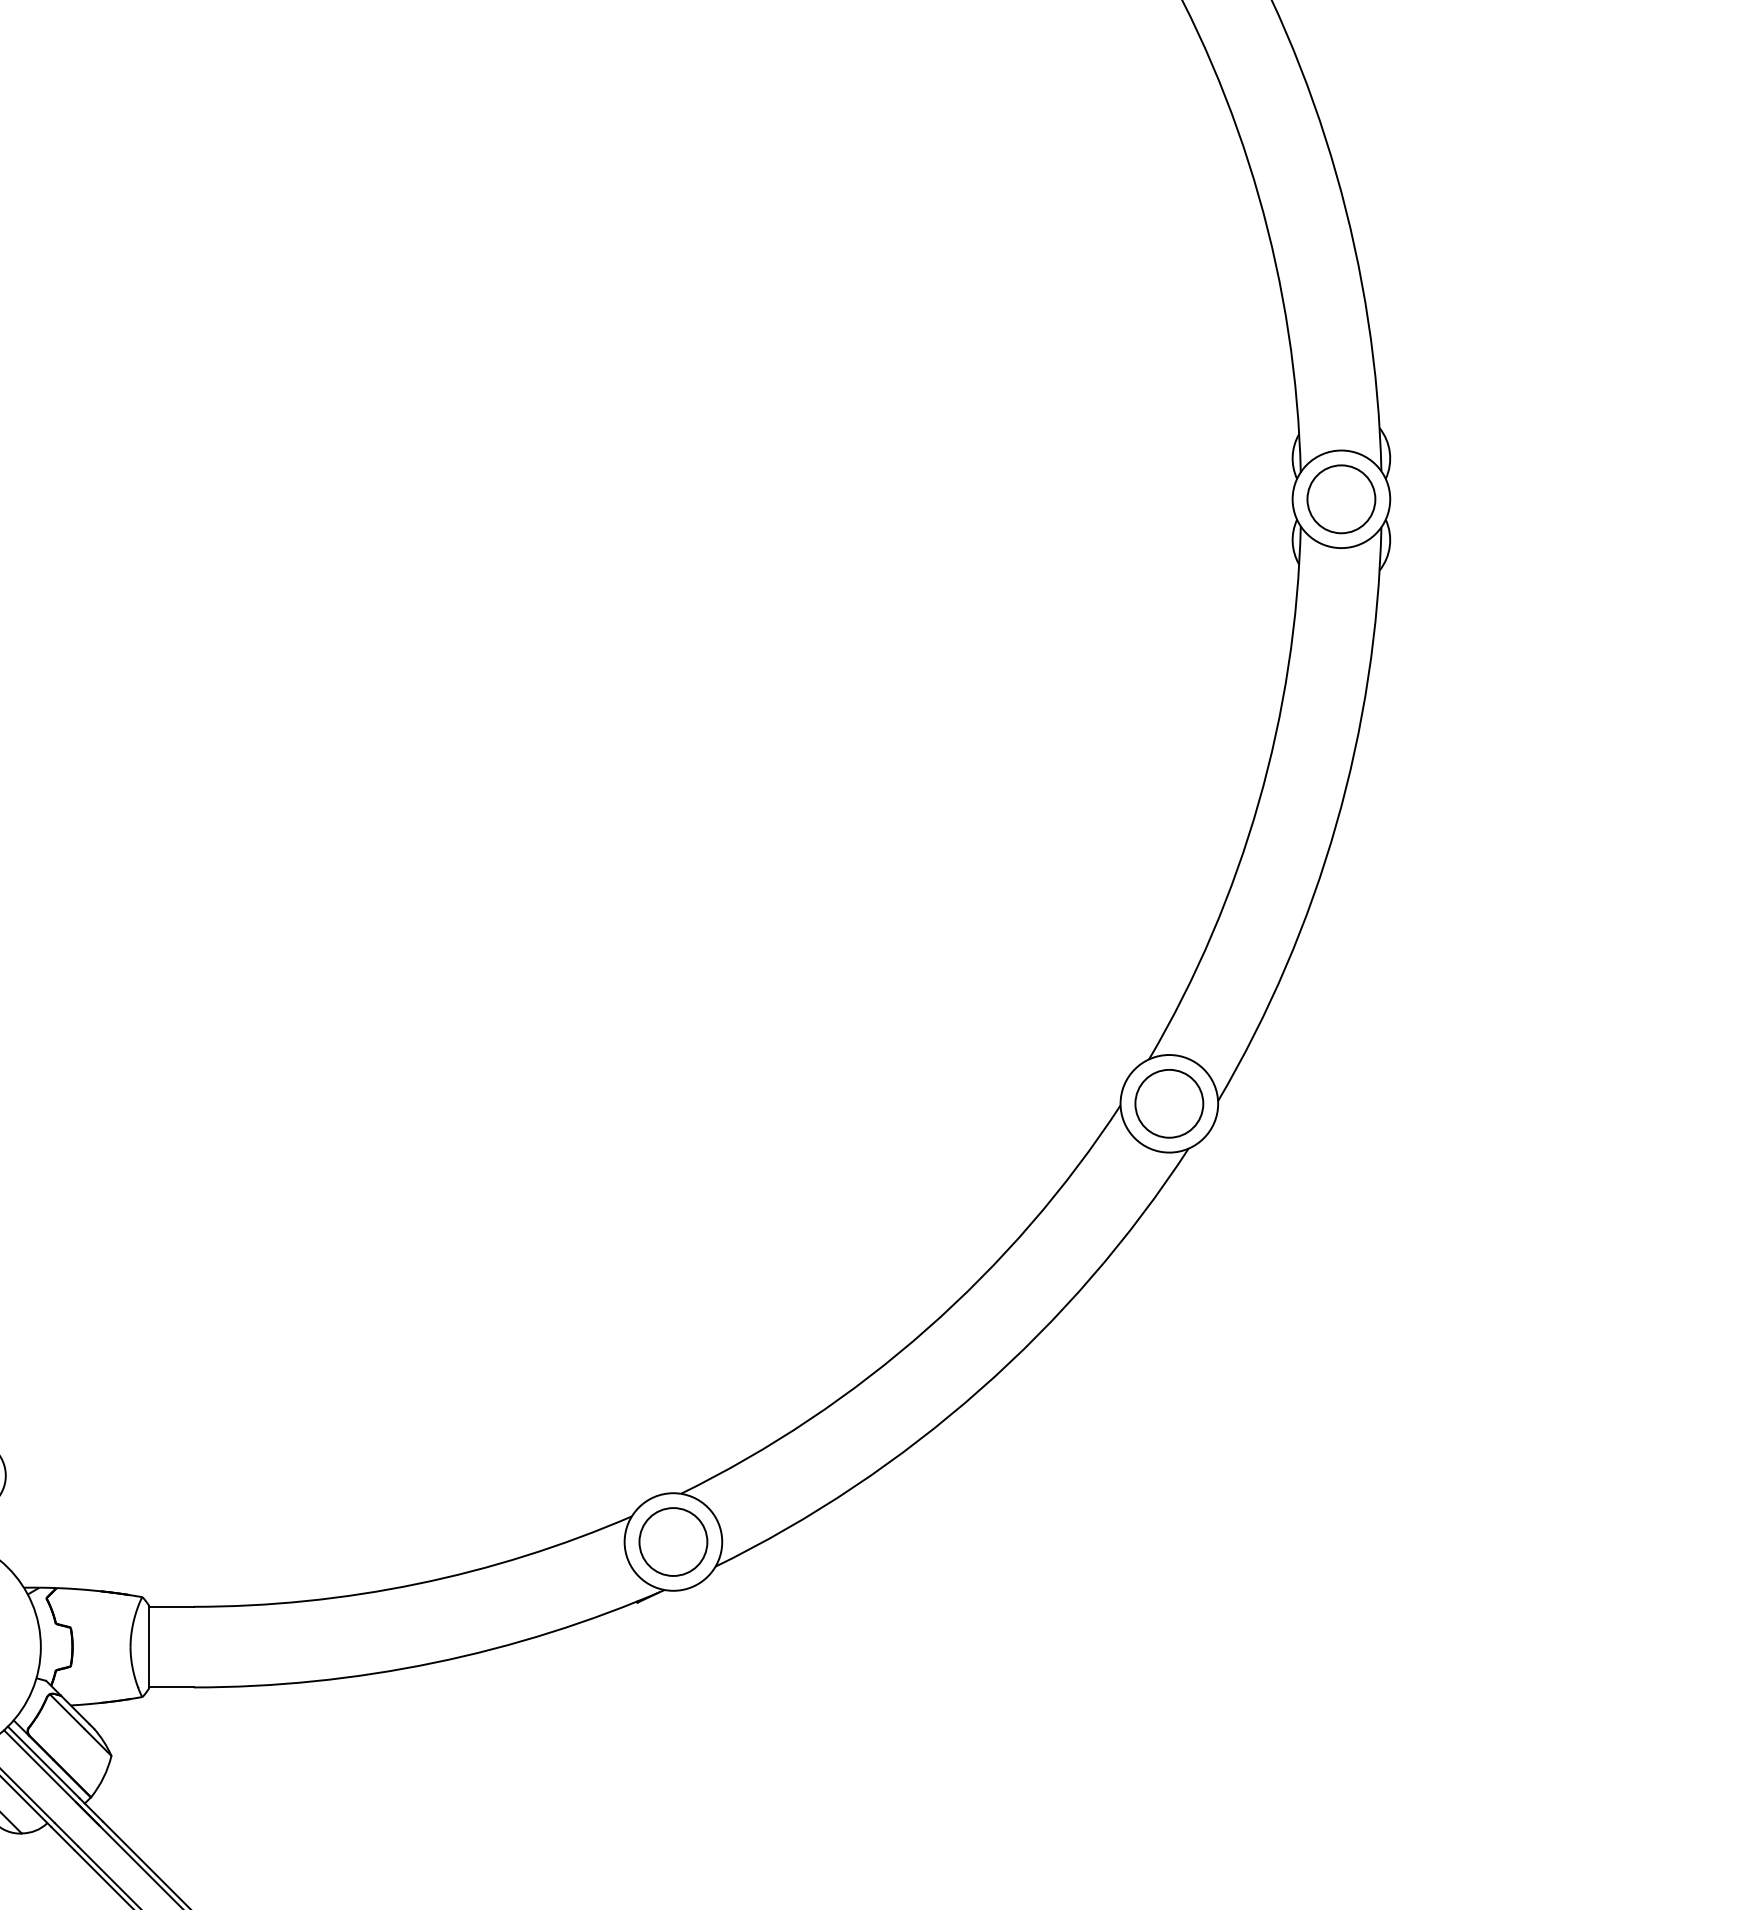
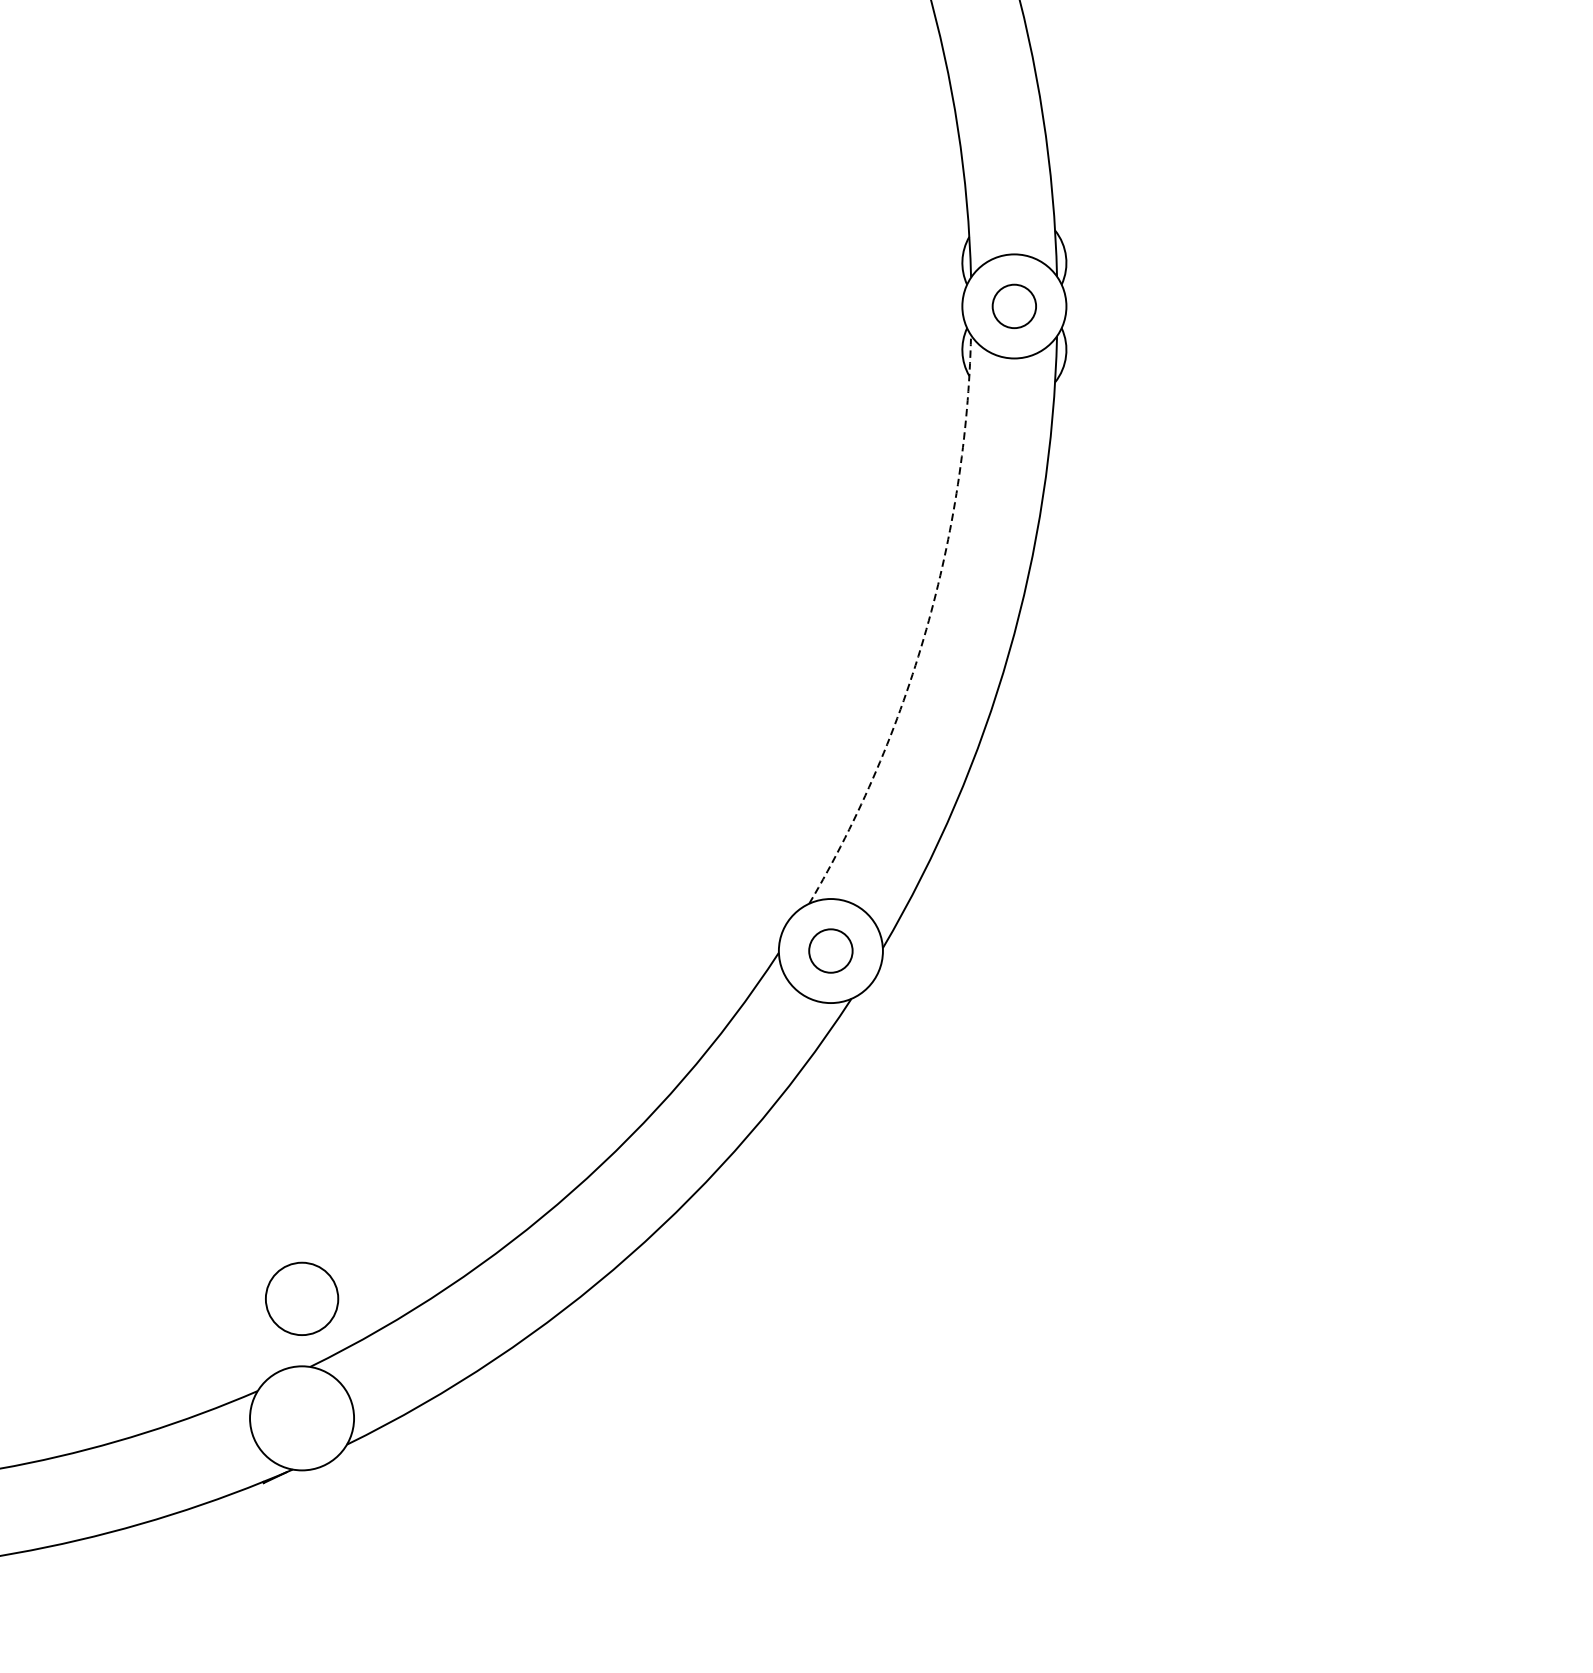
circle: (1341, 499) -> (1014, 306), size x0.6
arc: (1258, 802) -> (925, 629), solid -> dashed
circle: (1169, 1103) -> (831, 950), size x0.6
circle: (673, 1541) -> (302, 1298), moved

